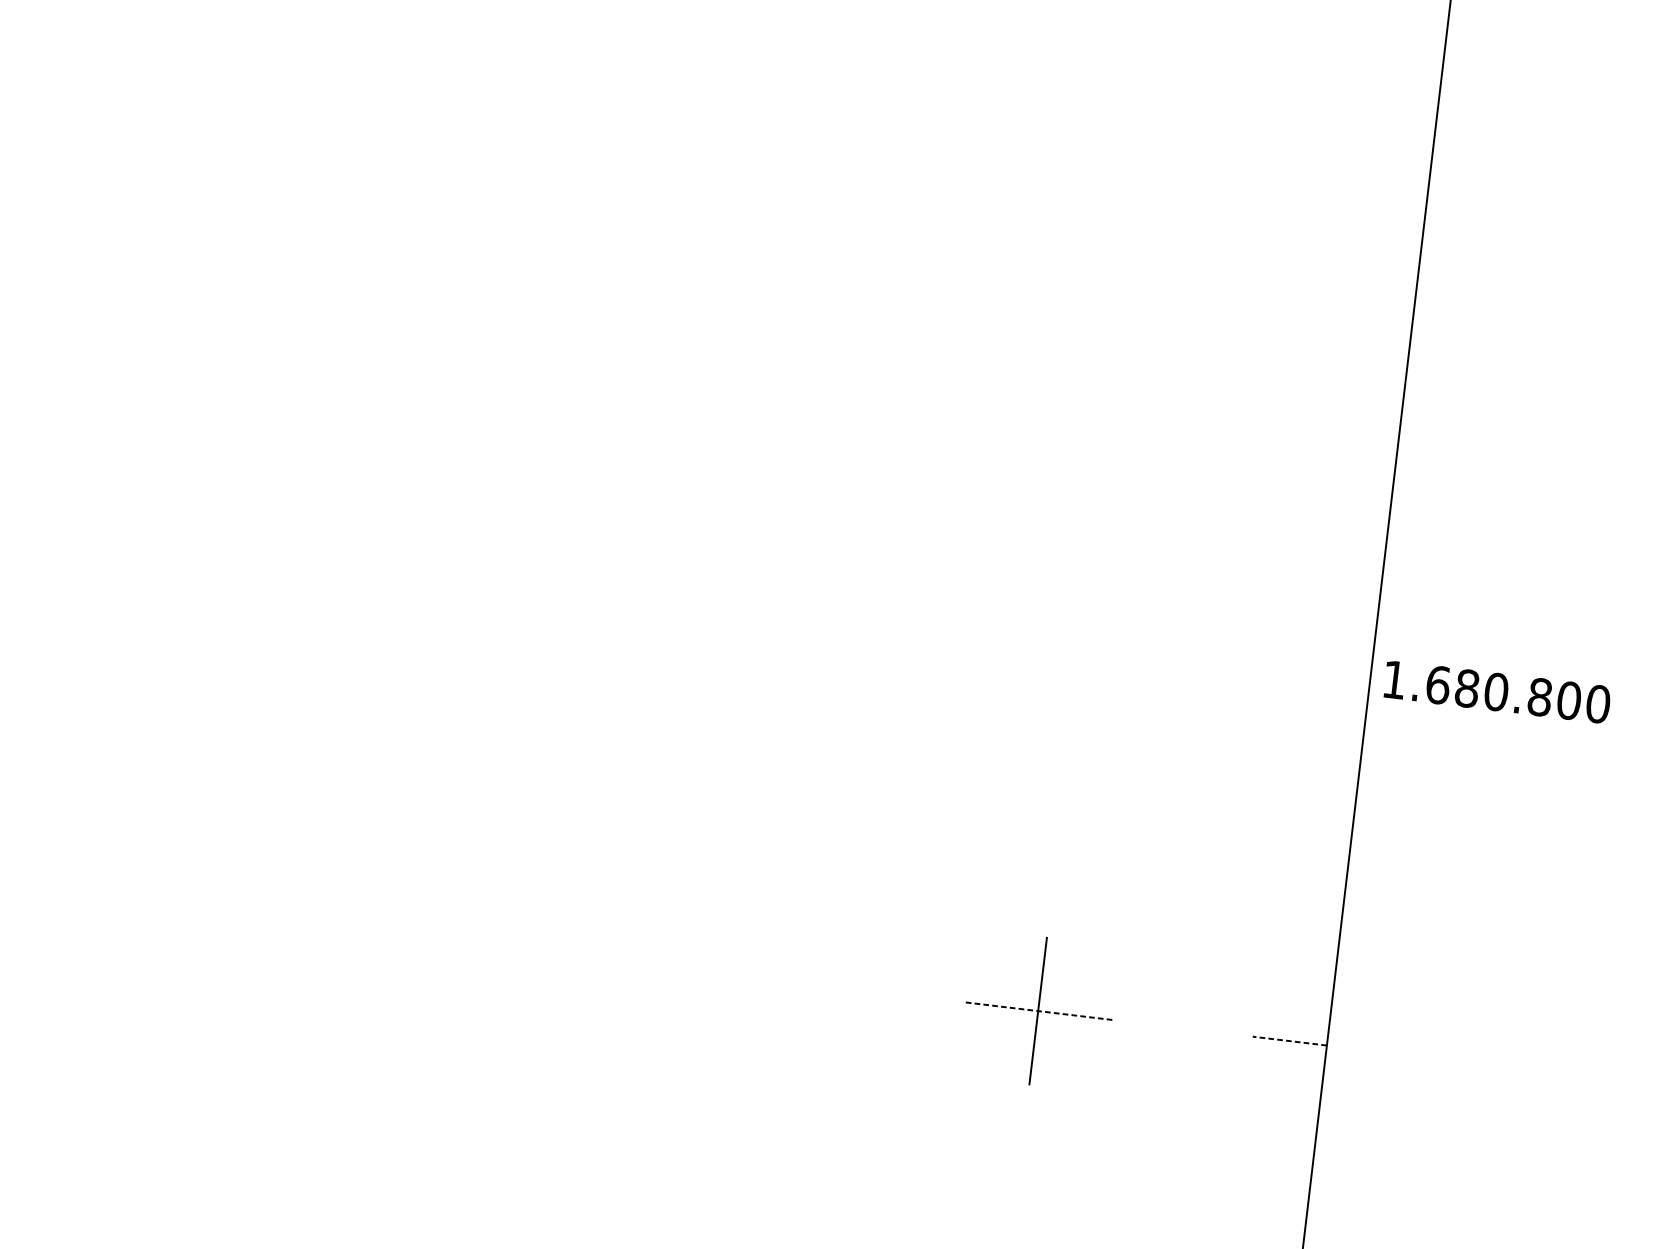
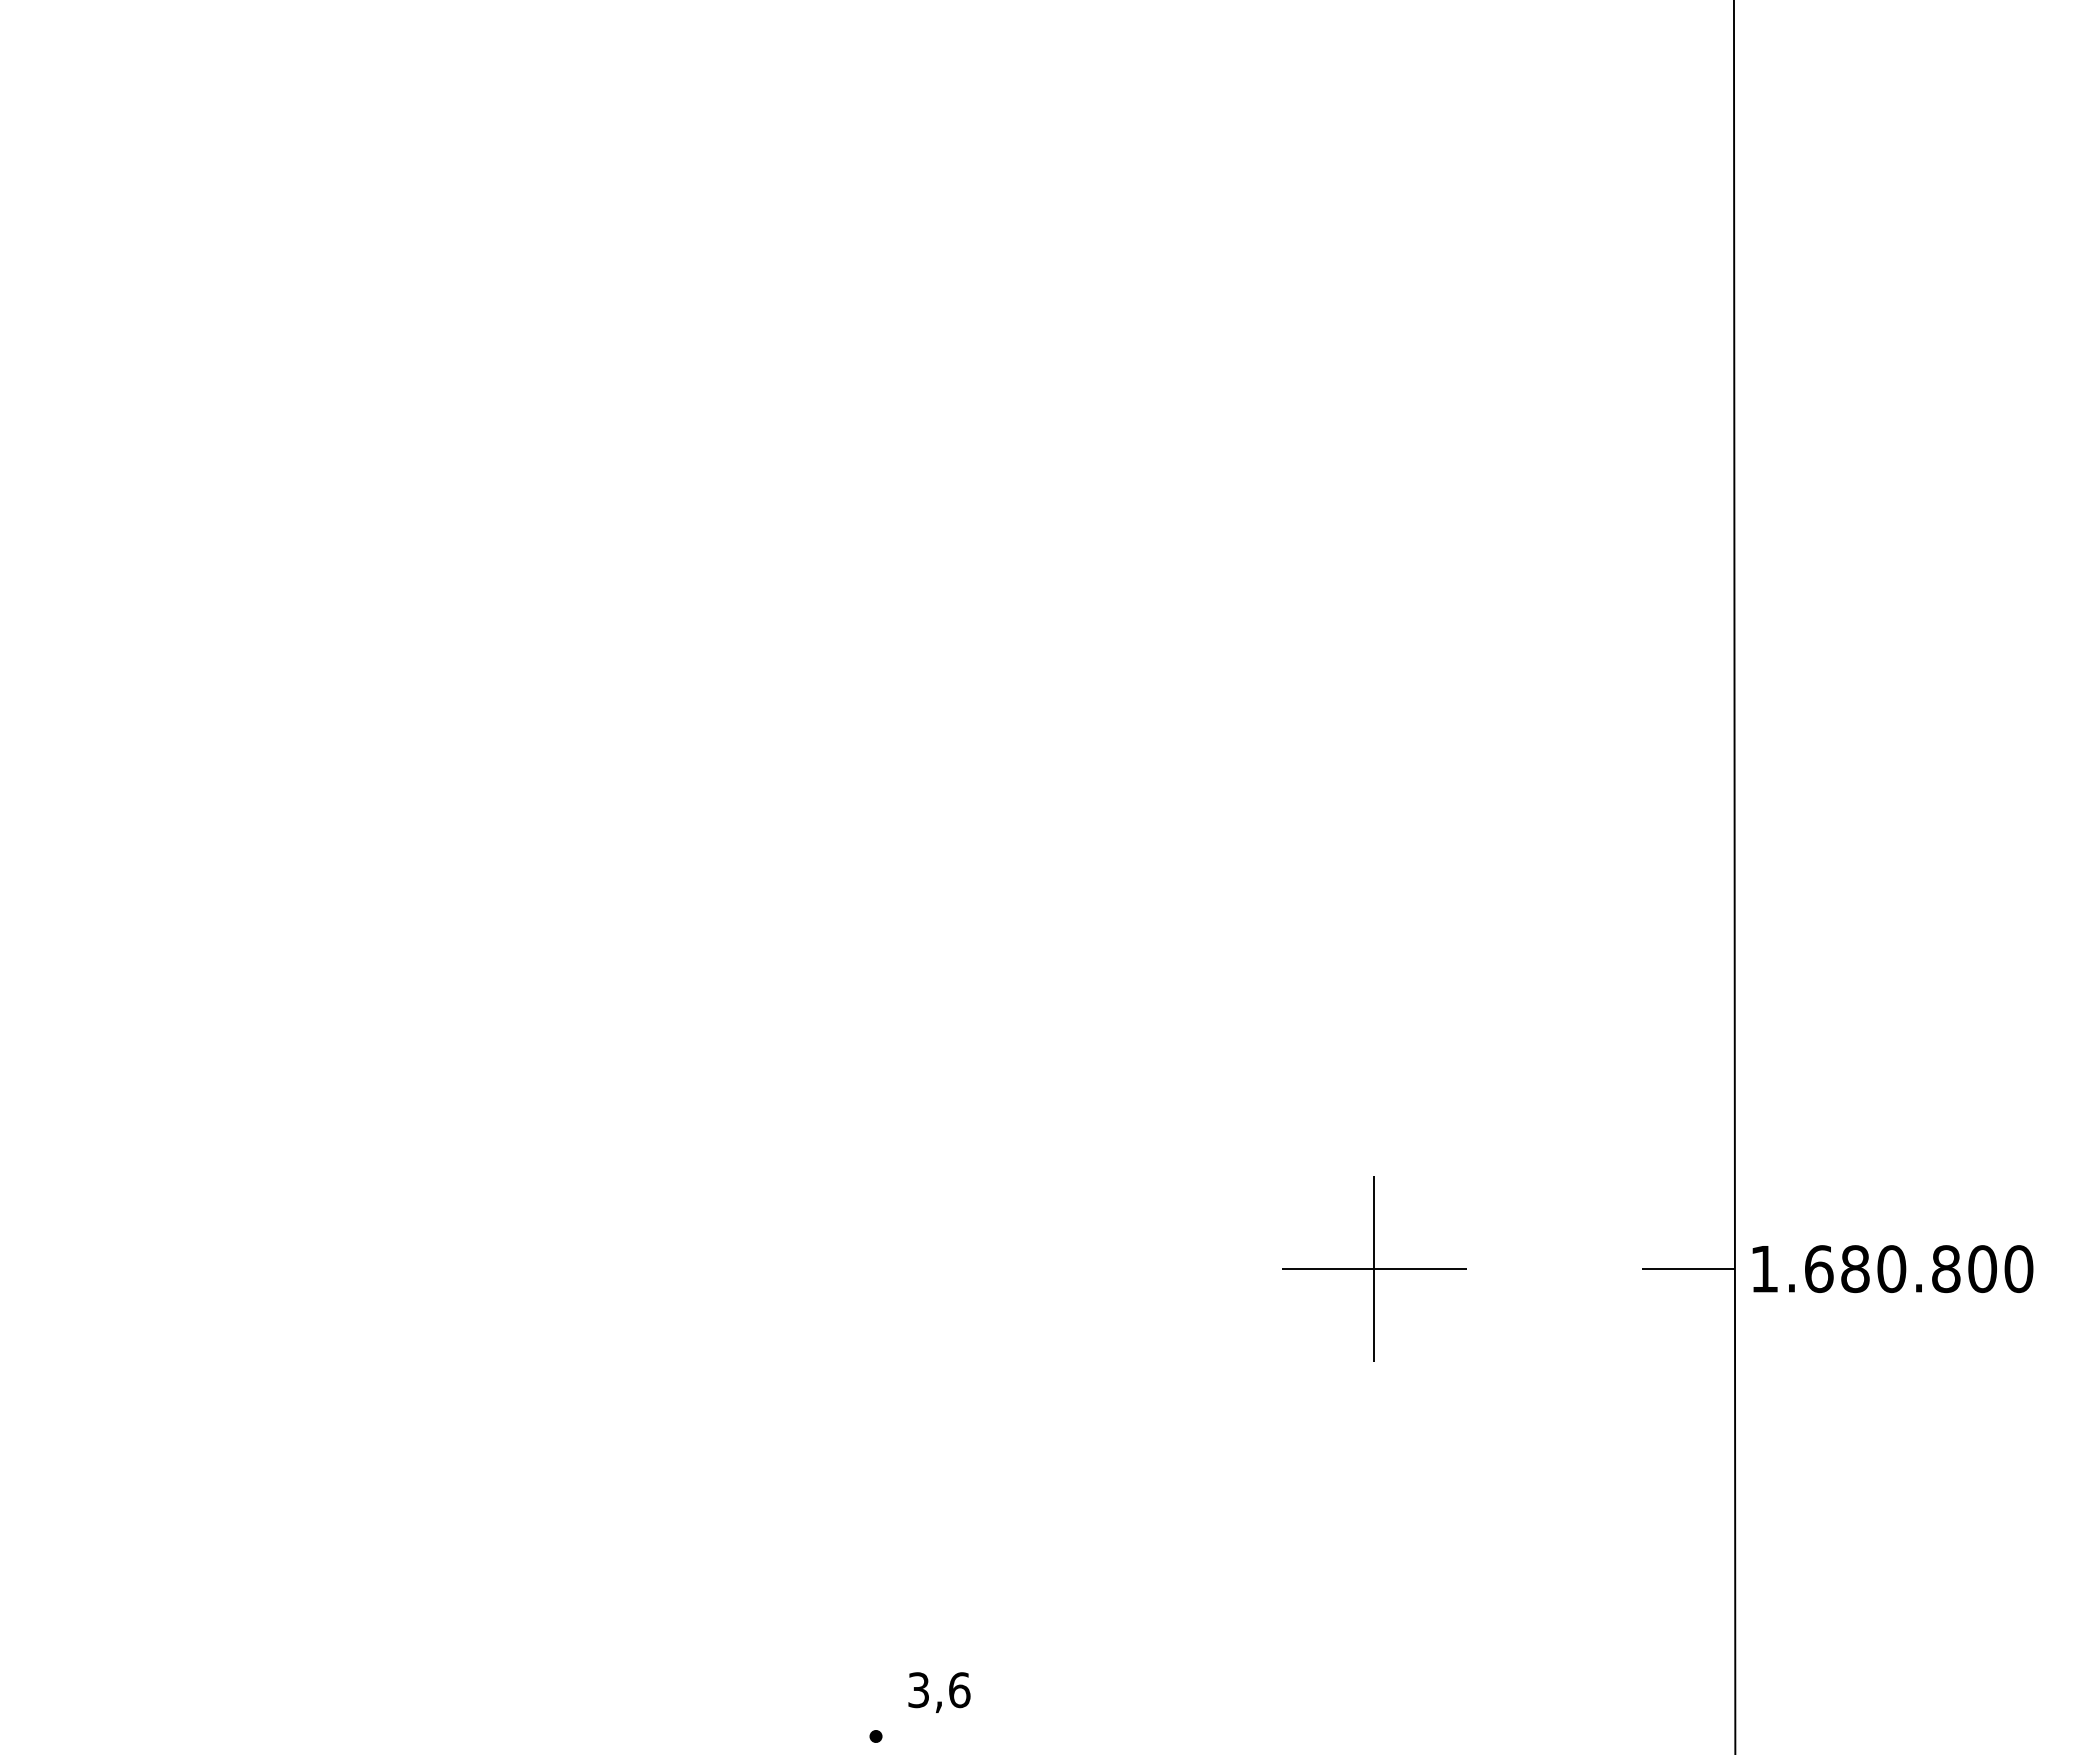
text: (1496, 692) -> (1892, 1269), moved
line: (1038, 1011) -> (1374, 1269), dashed -> solid
line: (1289, 1041) -> (1688, 1269), dashed -> solid

